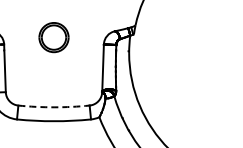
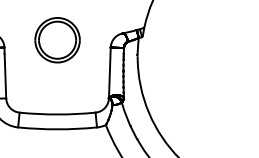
part: (53, 37) -> (57, 40), size x1.43
arc: (54, 107) -> (58, 114), dashed -> solid

